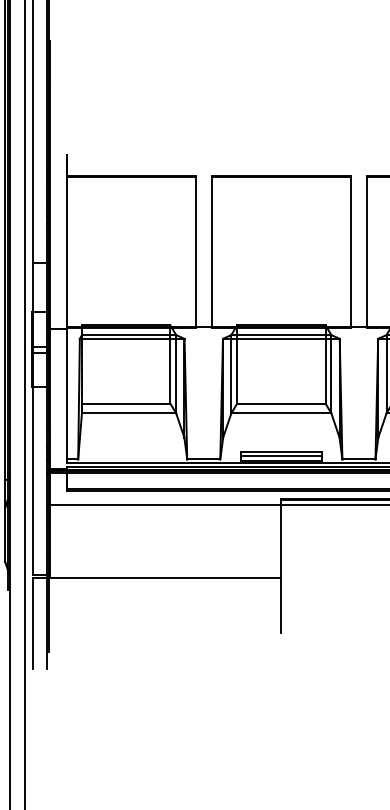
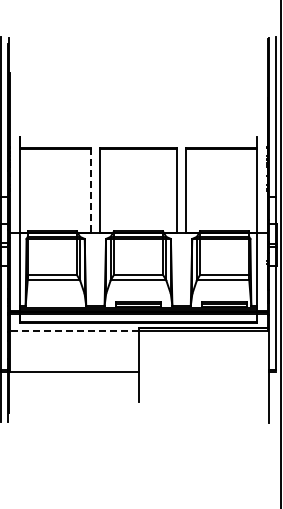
line: (196, 253) -> (91, 191), solid -> dashed
line: (164, 505) -> (73, 331), solid -> dashed

